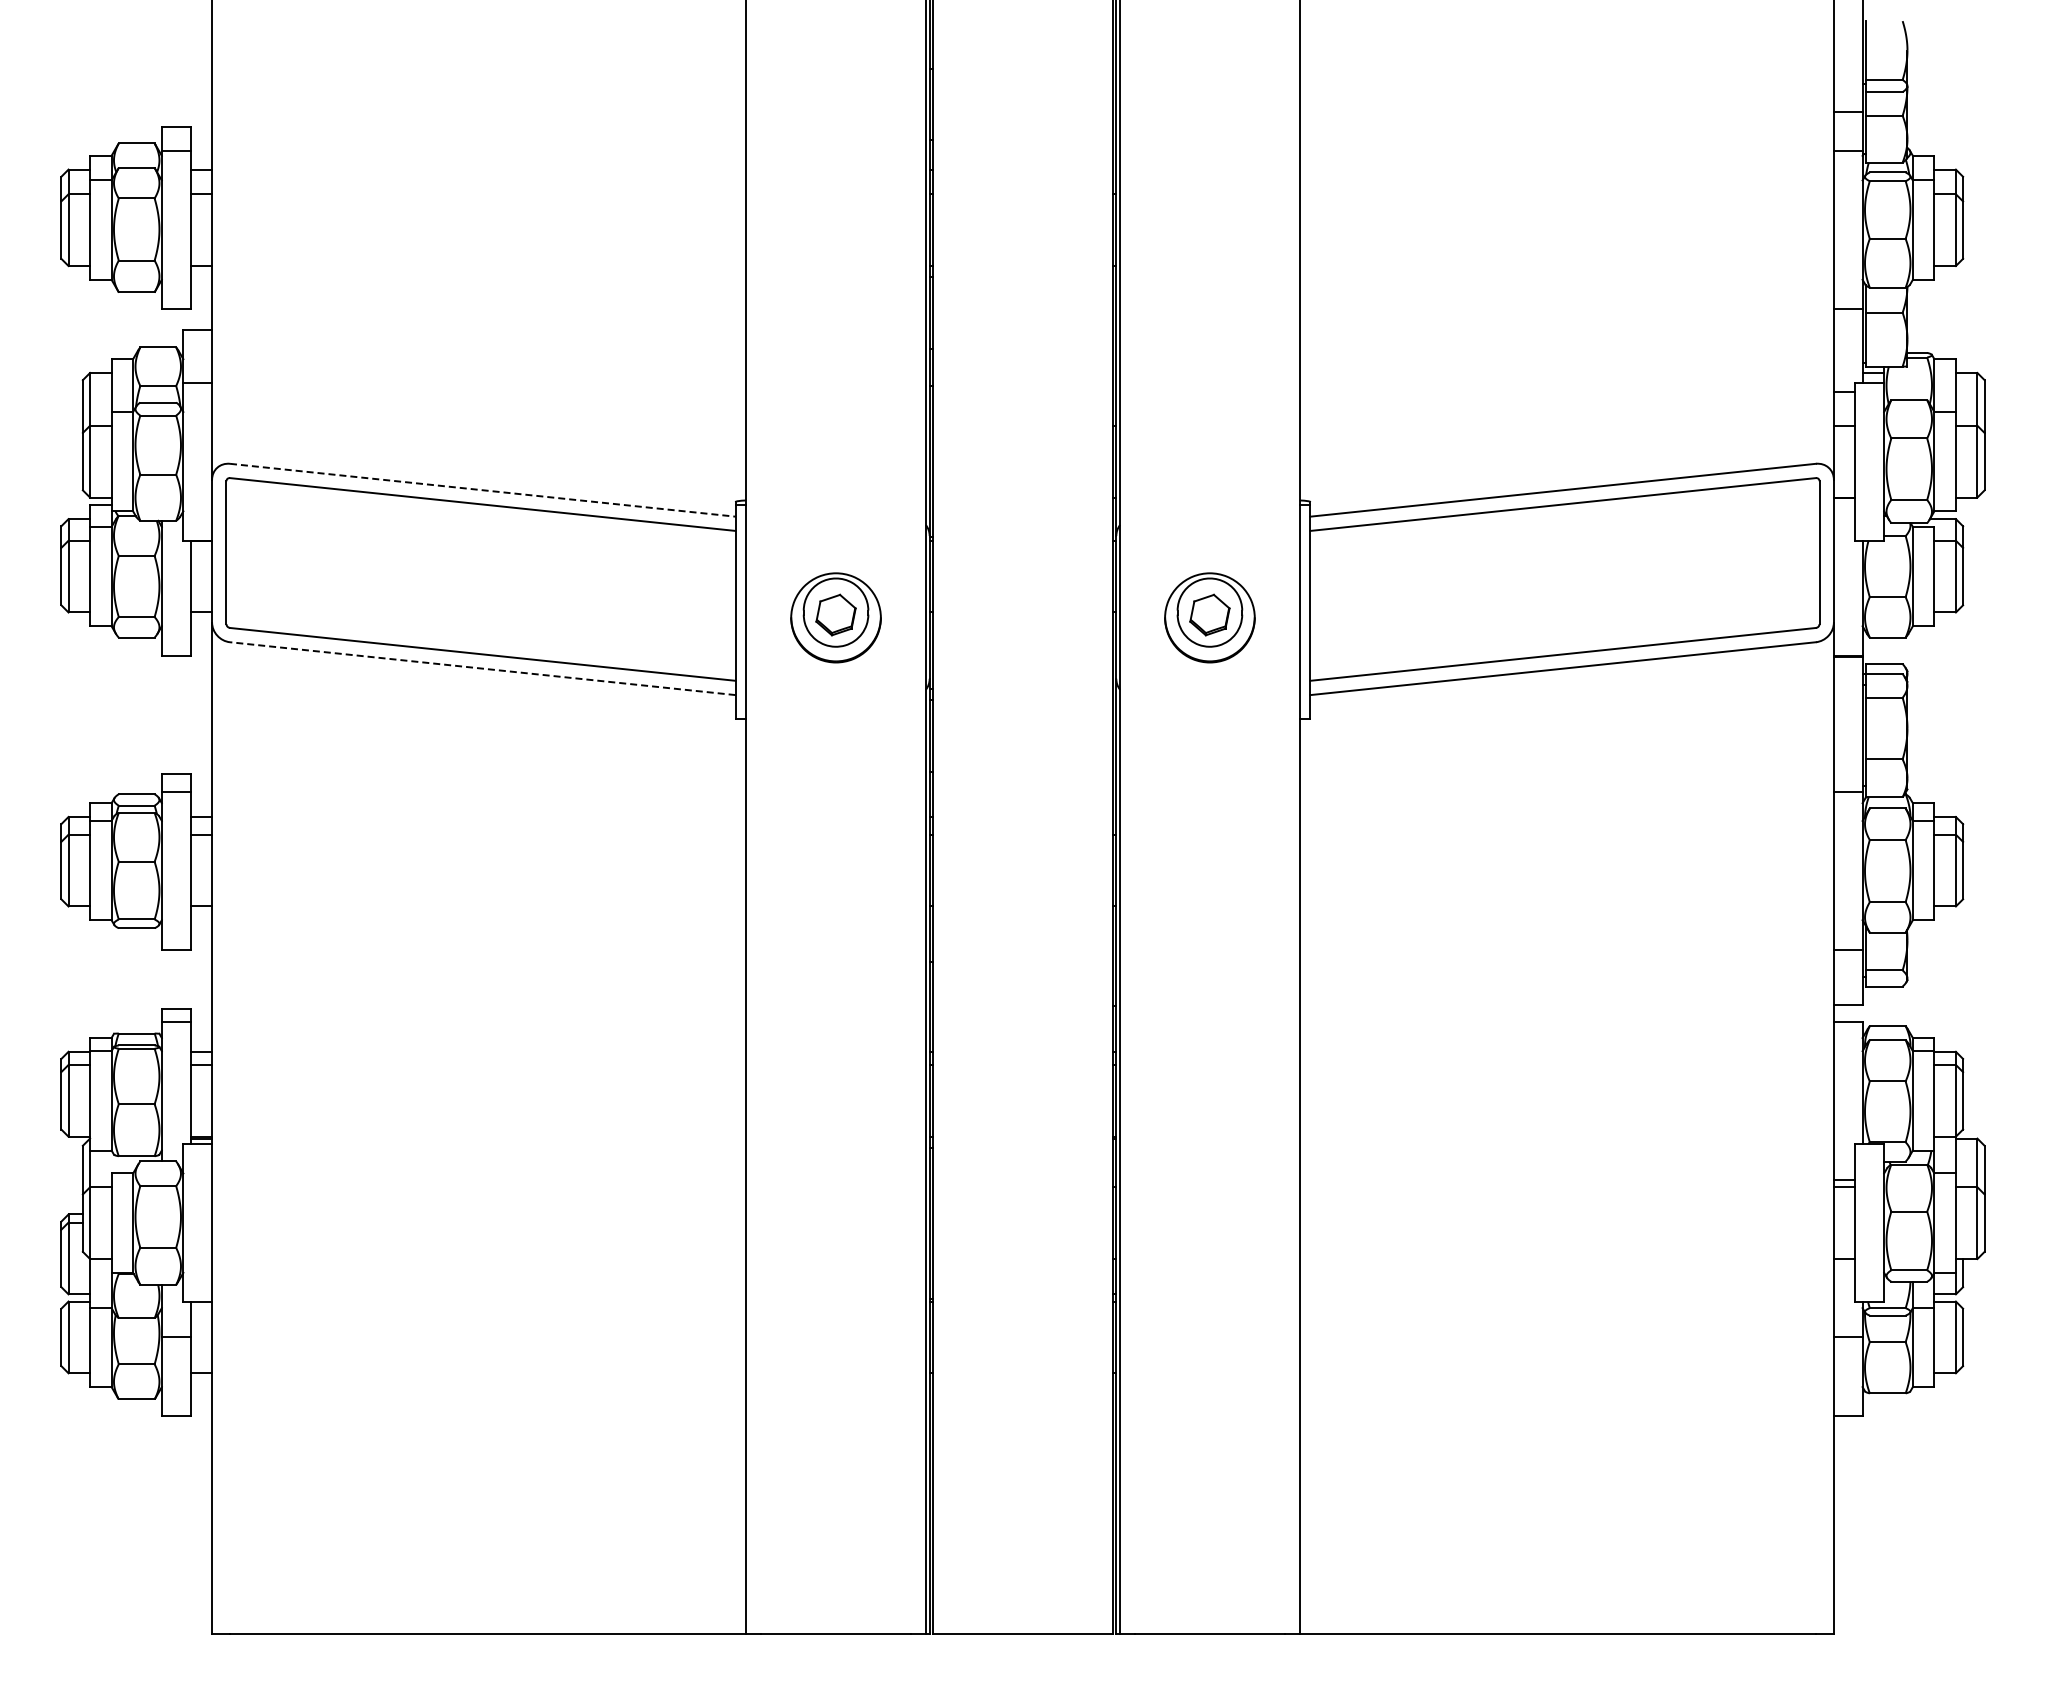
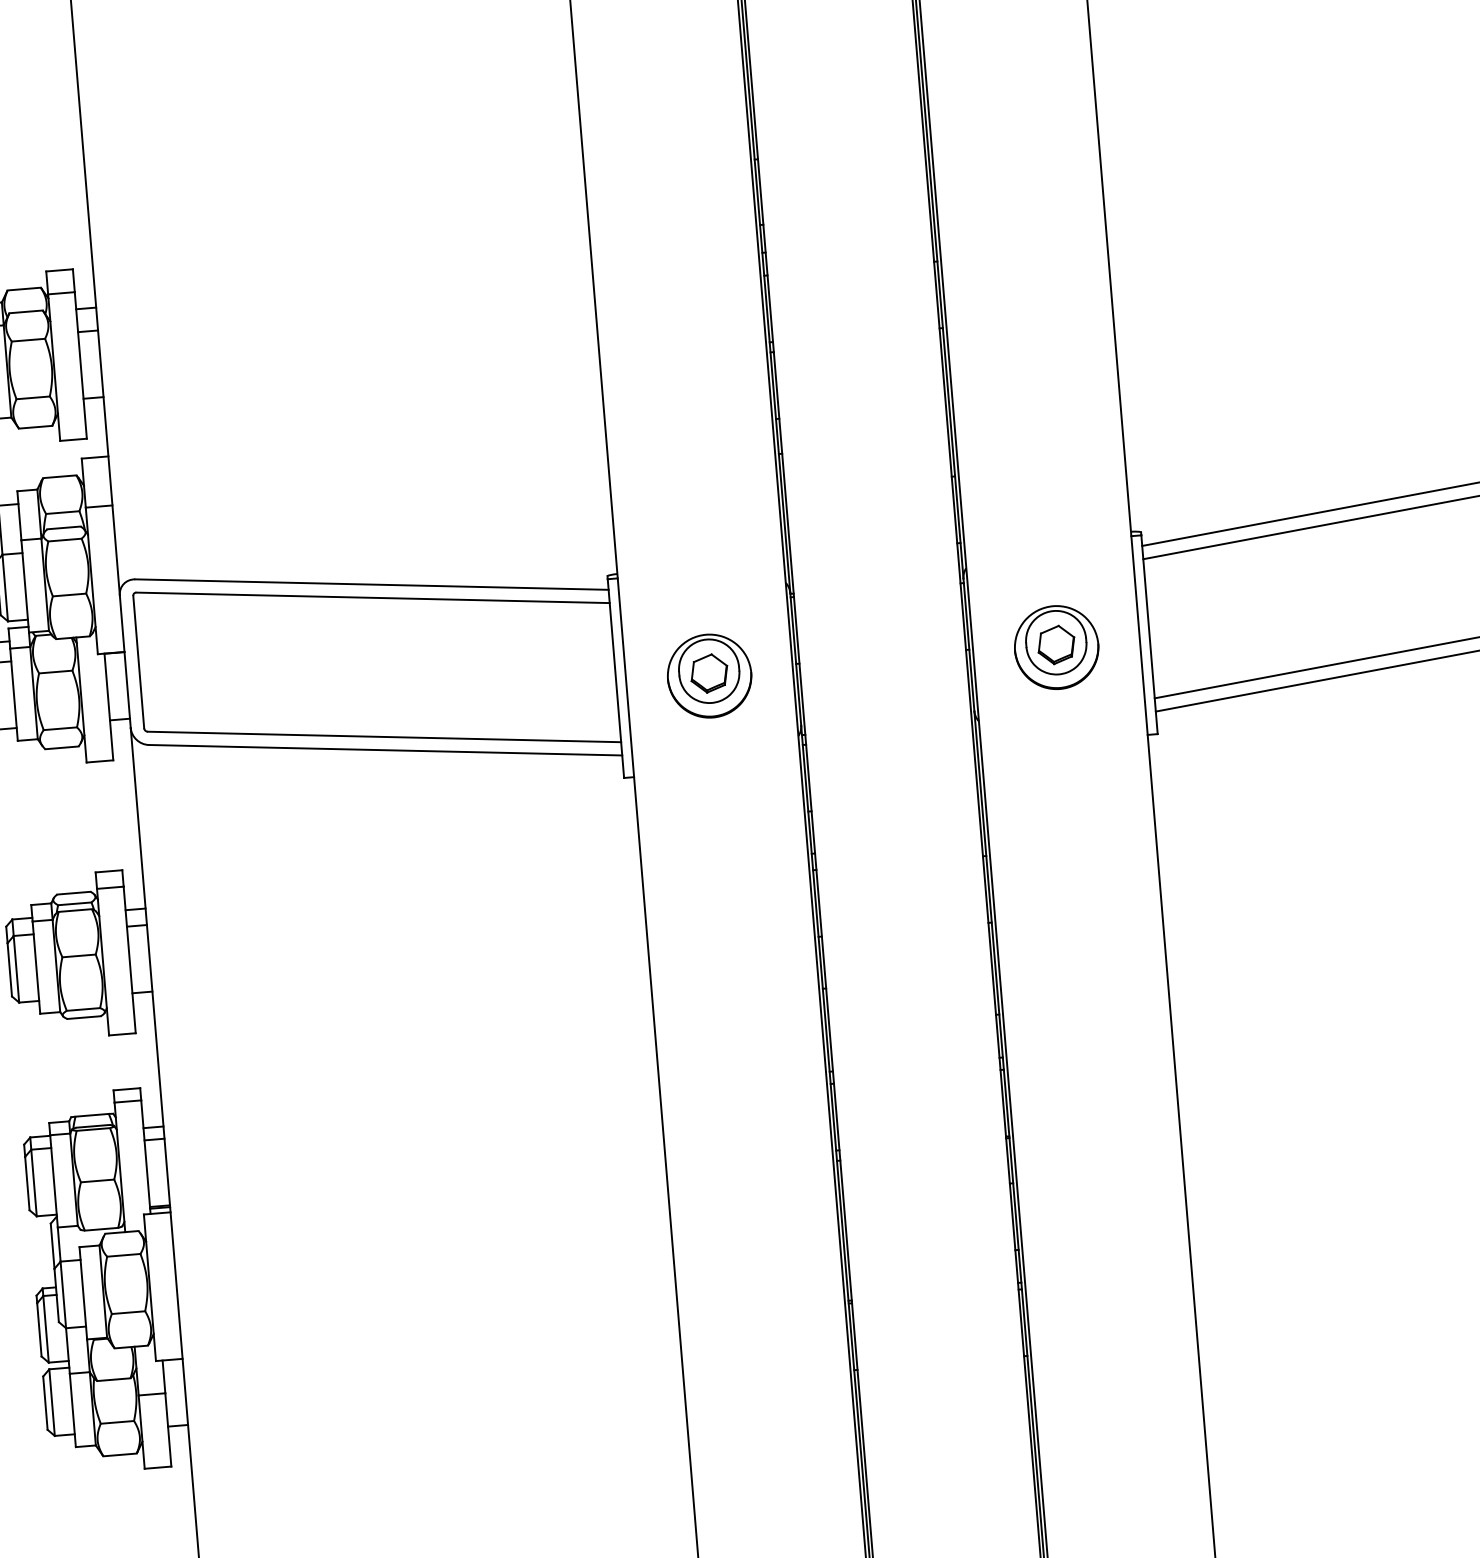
line: (483, 490) -> (372, 584), dashed -> solid
line: (482, 668) -> (385, 750), dashed -> solid

